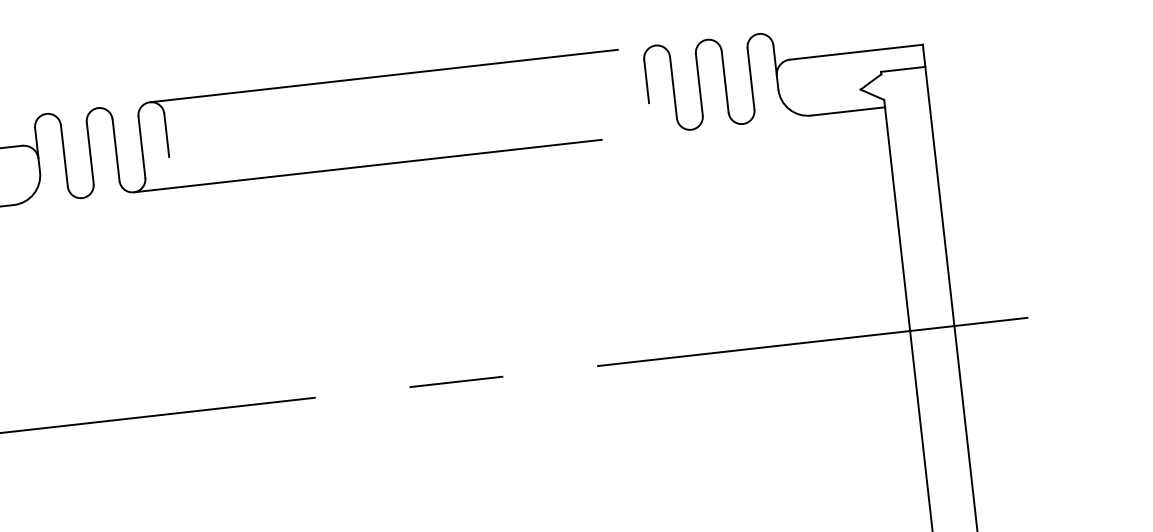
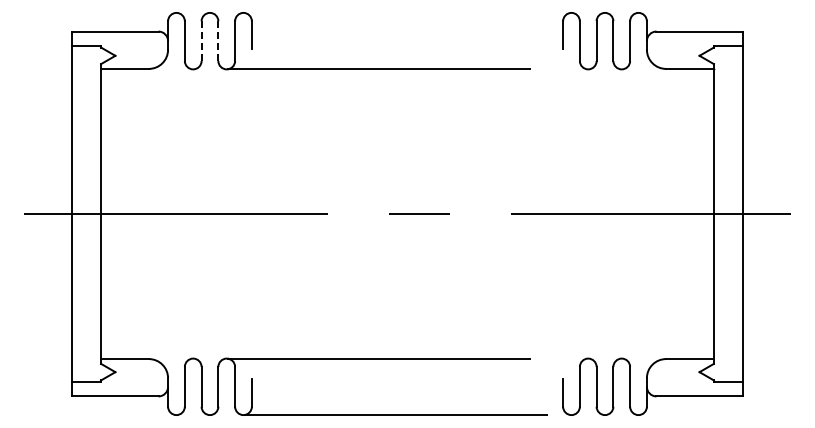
line: (402, 73) -> (407, 12), removed
line: (116, 150) -> (218, 41), solid -> dashed
line: (90, 153) -> (201, 41), solid -> dashed

